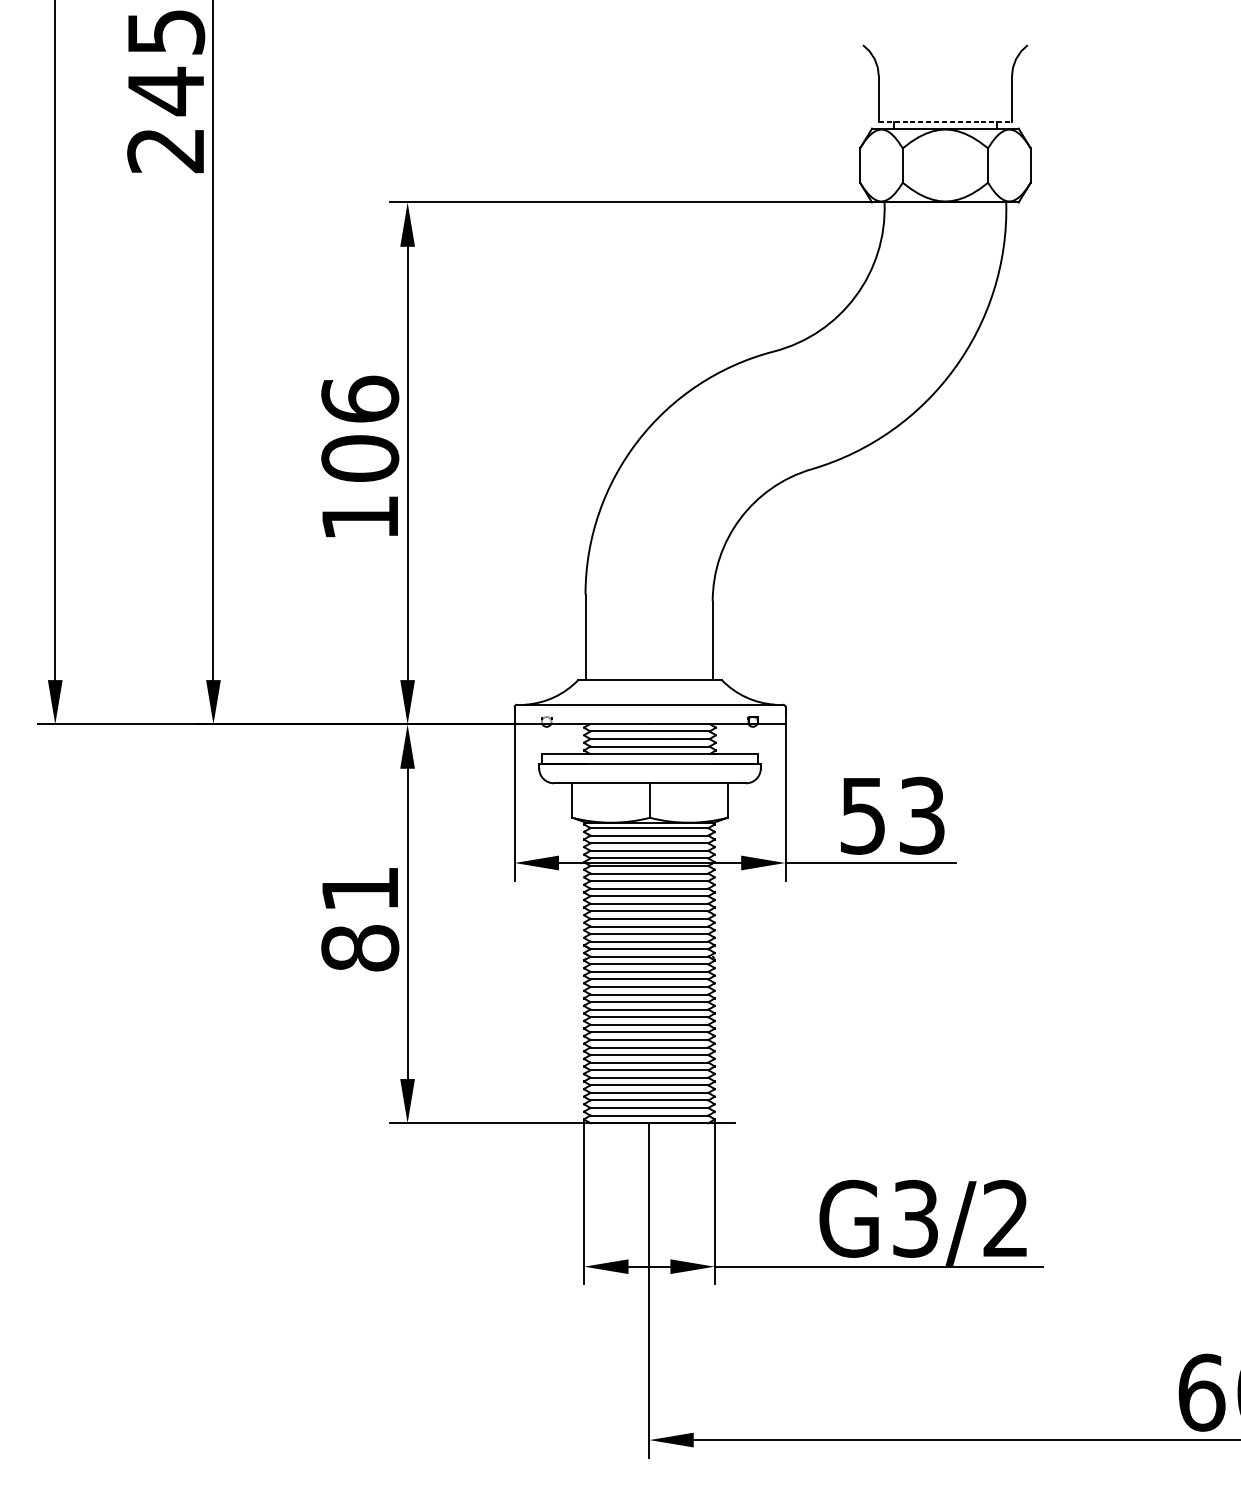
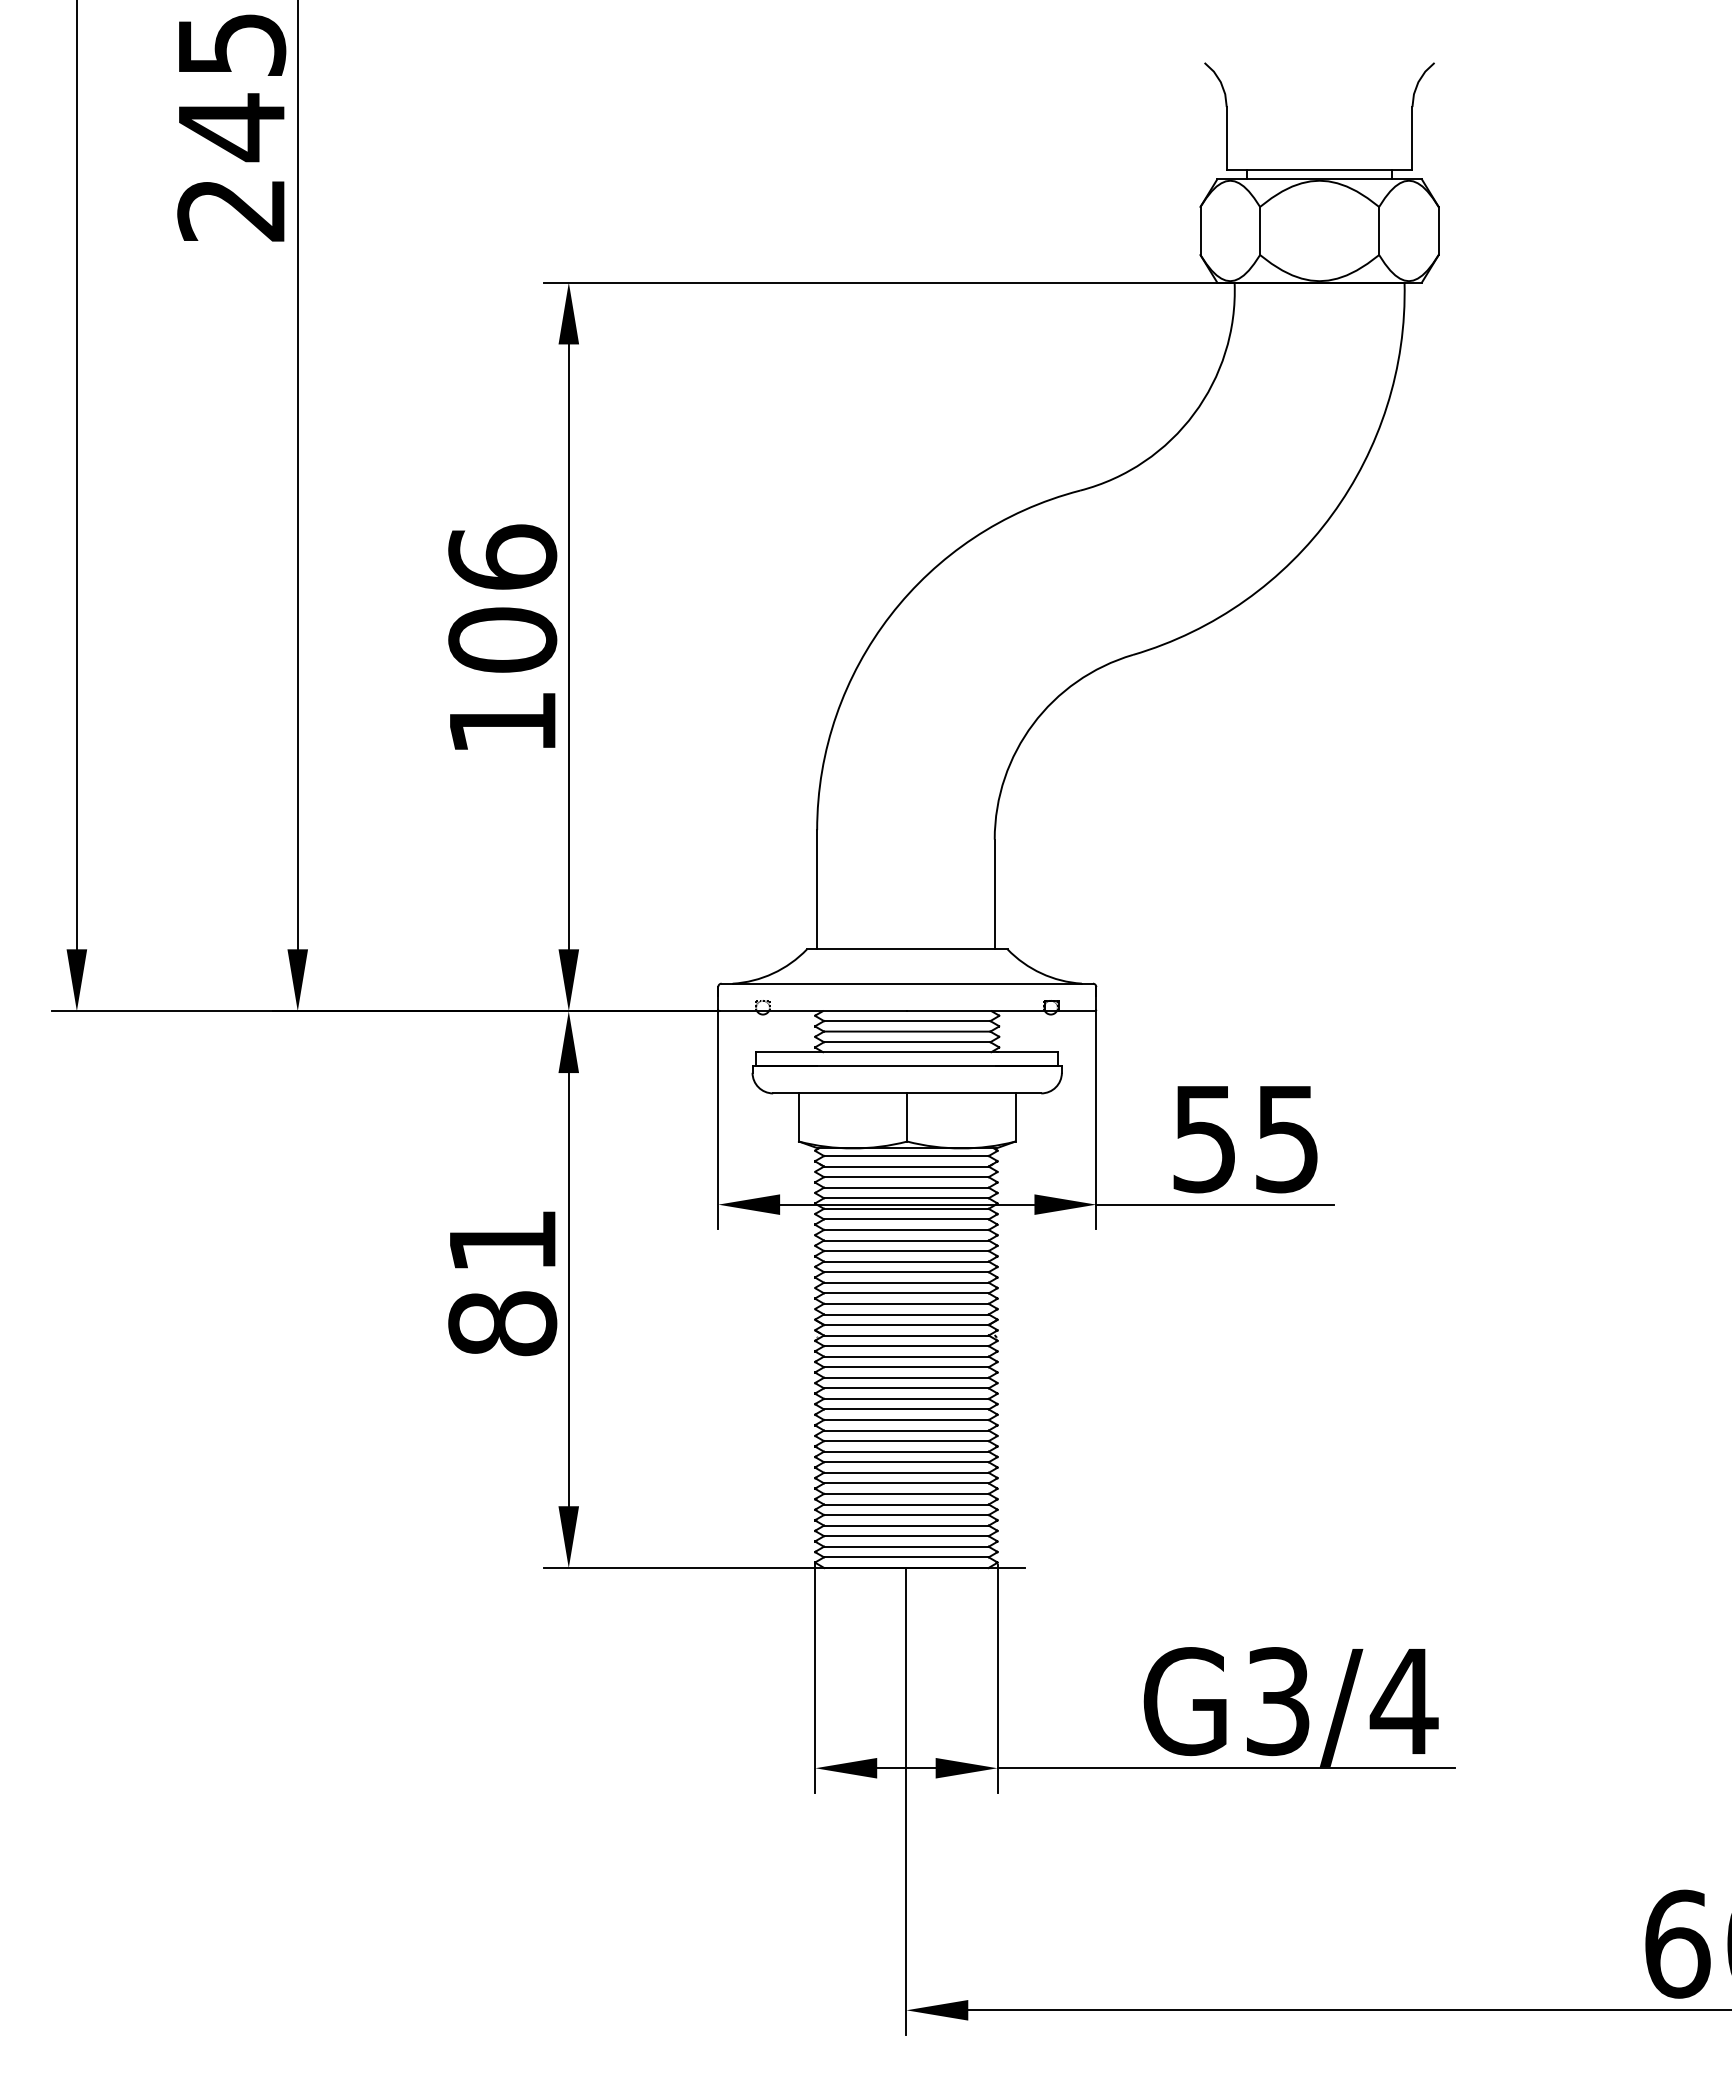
line: (945, 121) -> (1319, 169), dashed -> solid
text: (922, 815) -> (1287, 1138), 53 -> 55
text: (1005, 1218) -> (1403, 1700), G3/2 -> G3/4

